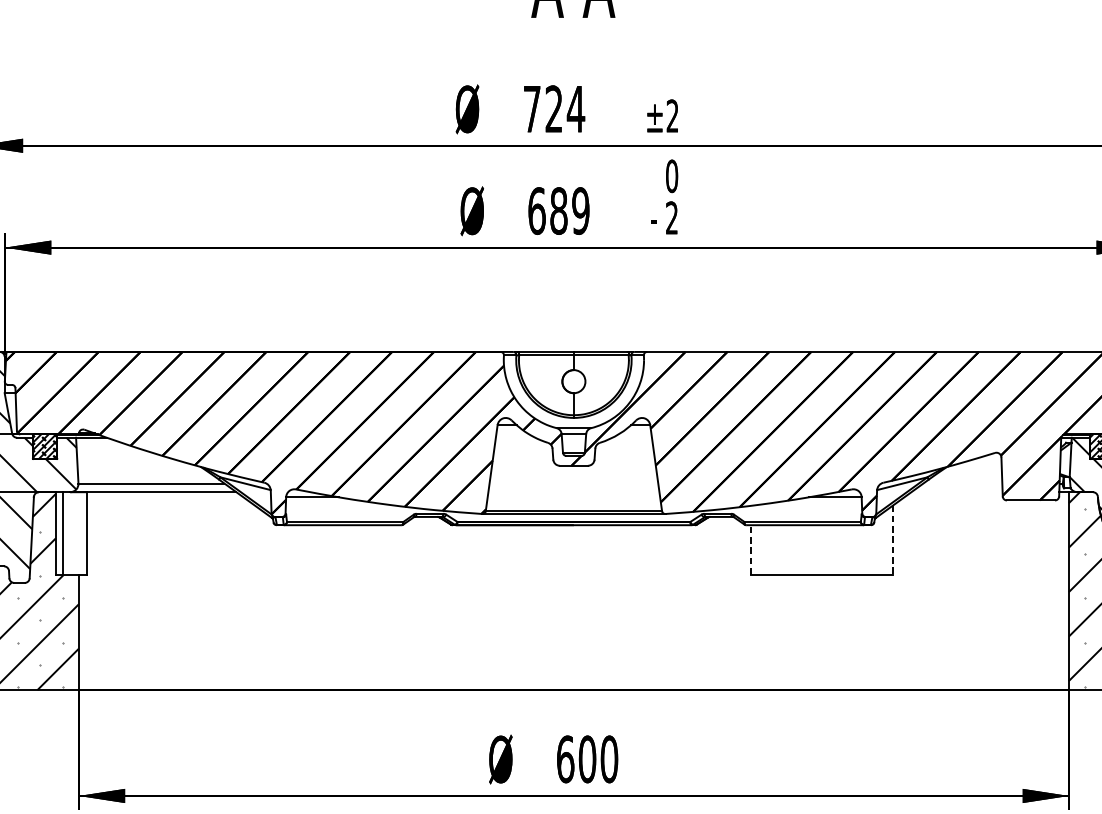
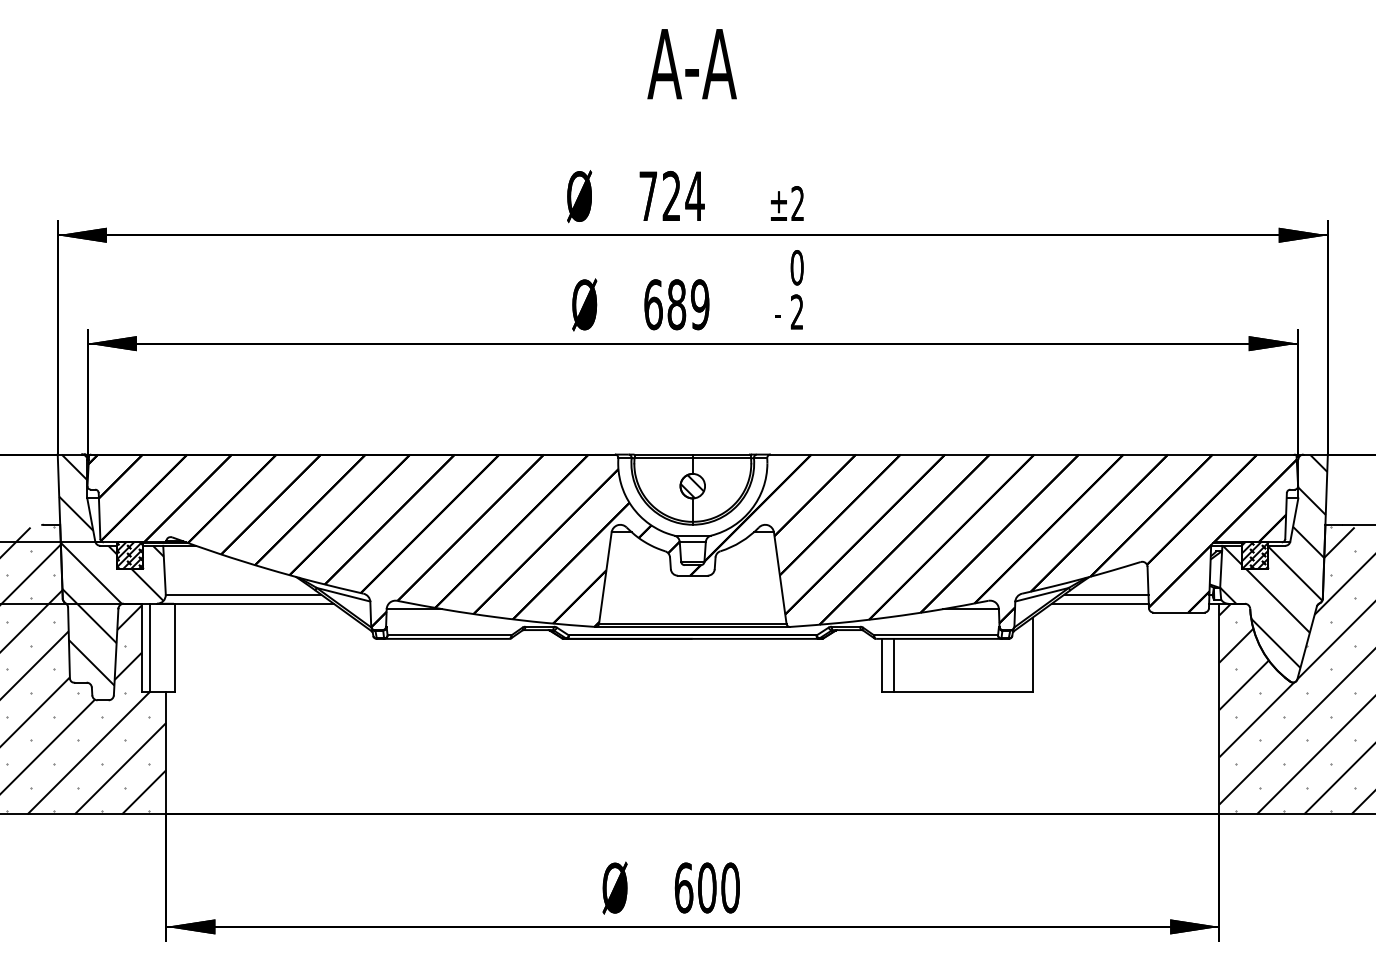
hatch: (572, 381) -> (691, 486), added
line: (962, 483) -> (1106, 594), added
line: (956, 491) -> (1099, 603), added
line: (893, 539) -> (1032, 654), dashed -> solid
line: (751, 549) -> (881, 664), dashed -> solid
line: (763, 549) -> (894, 664), added

